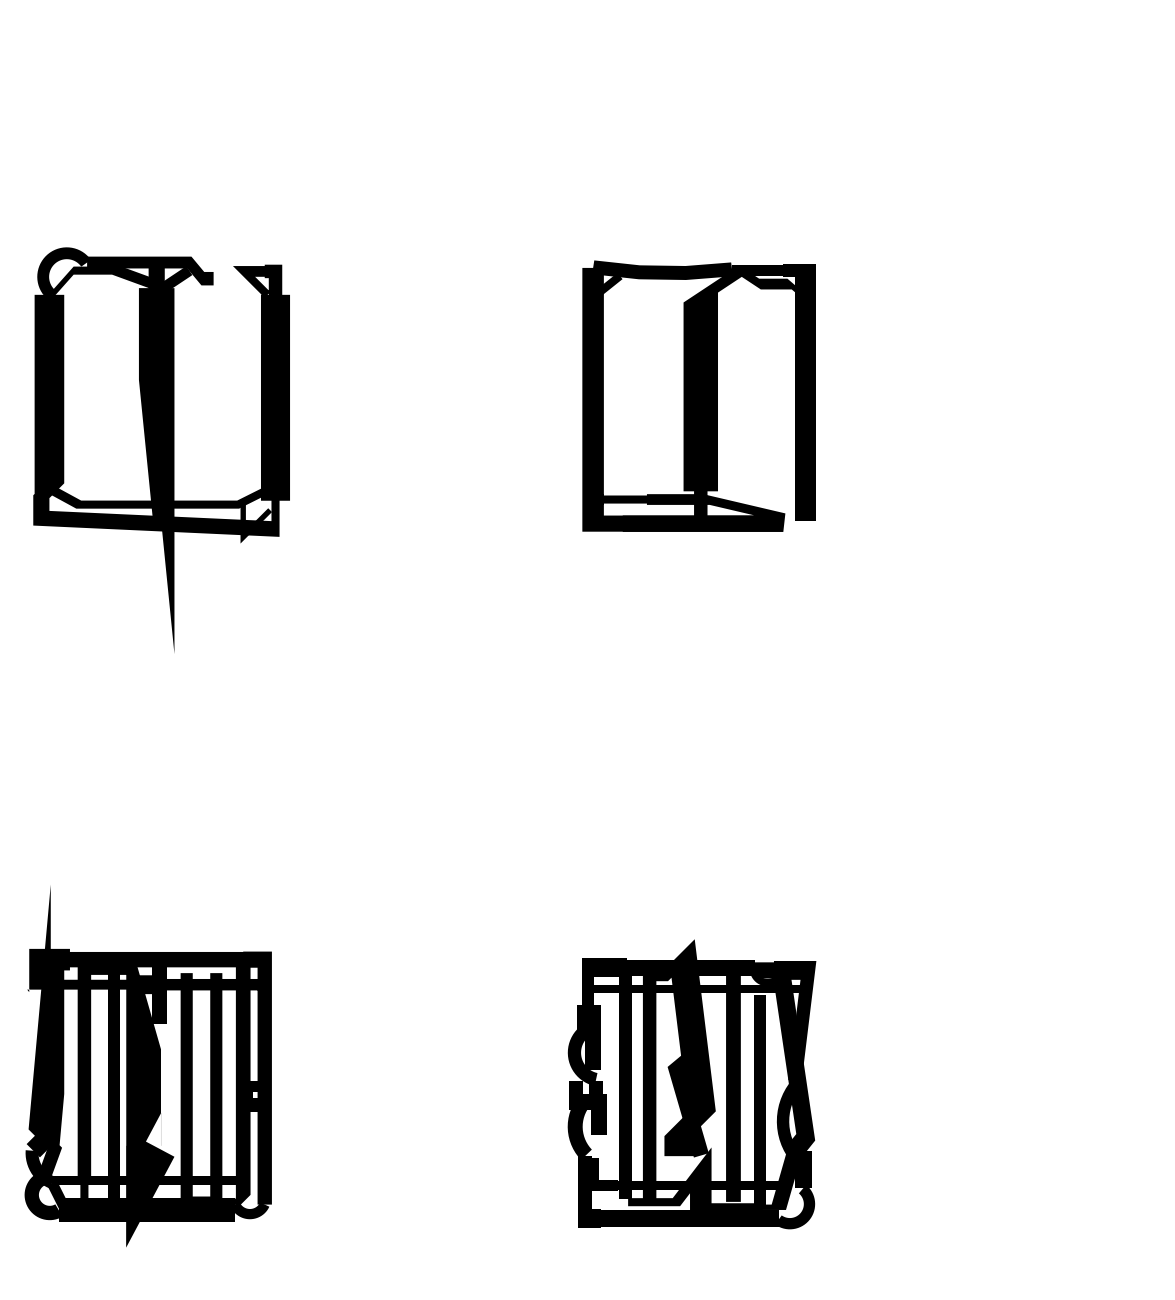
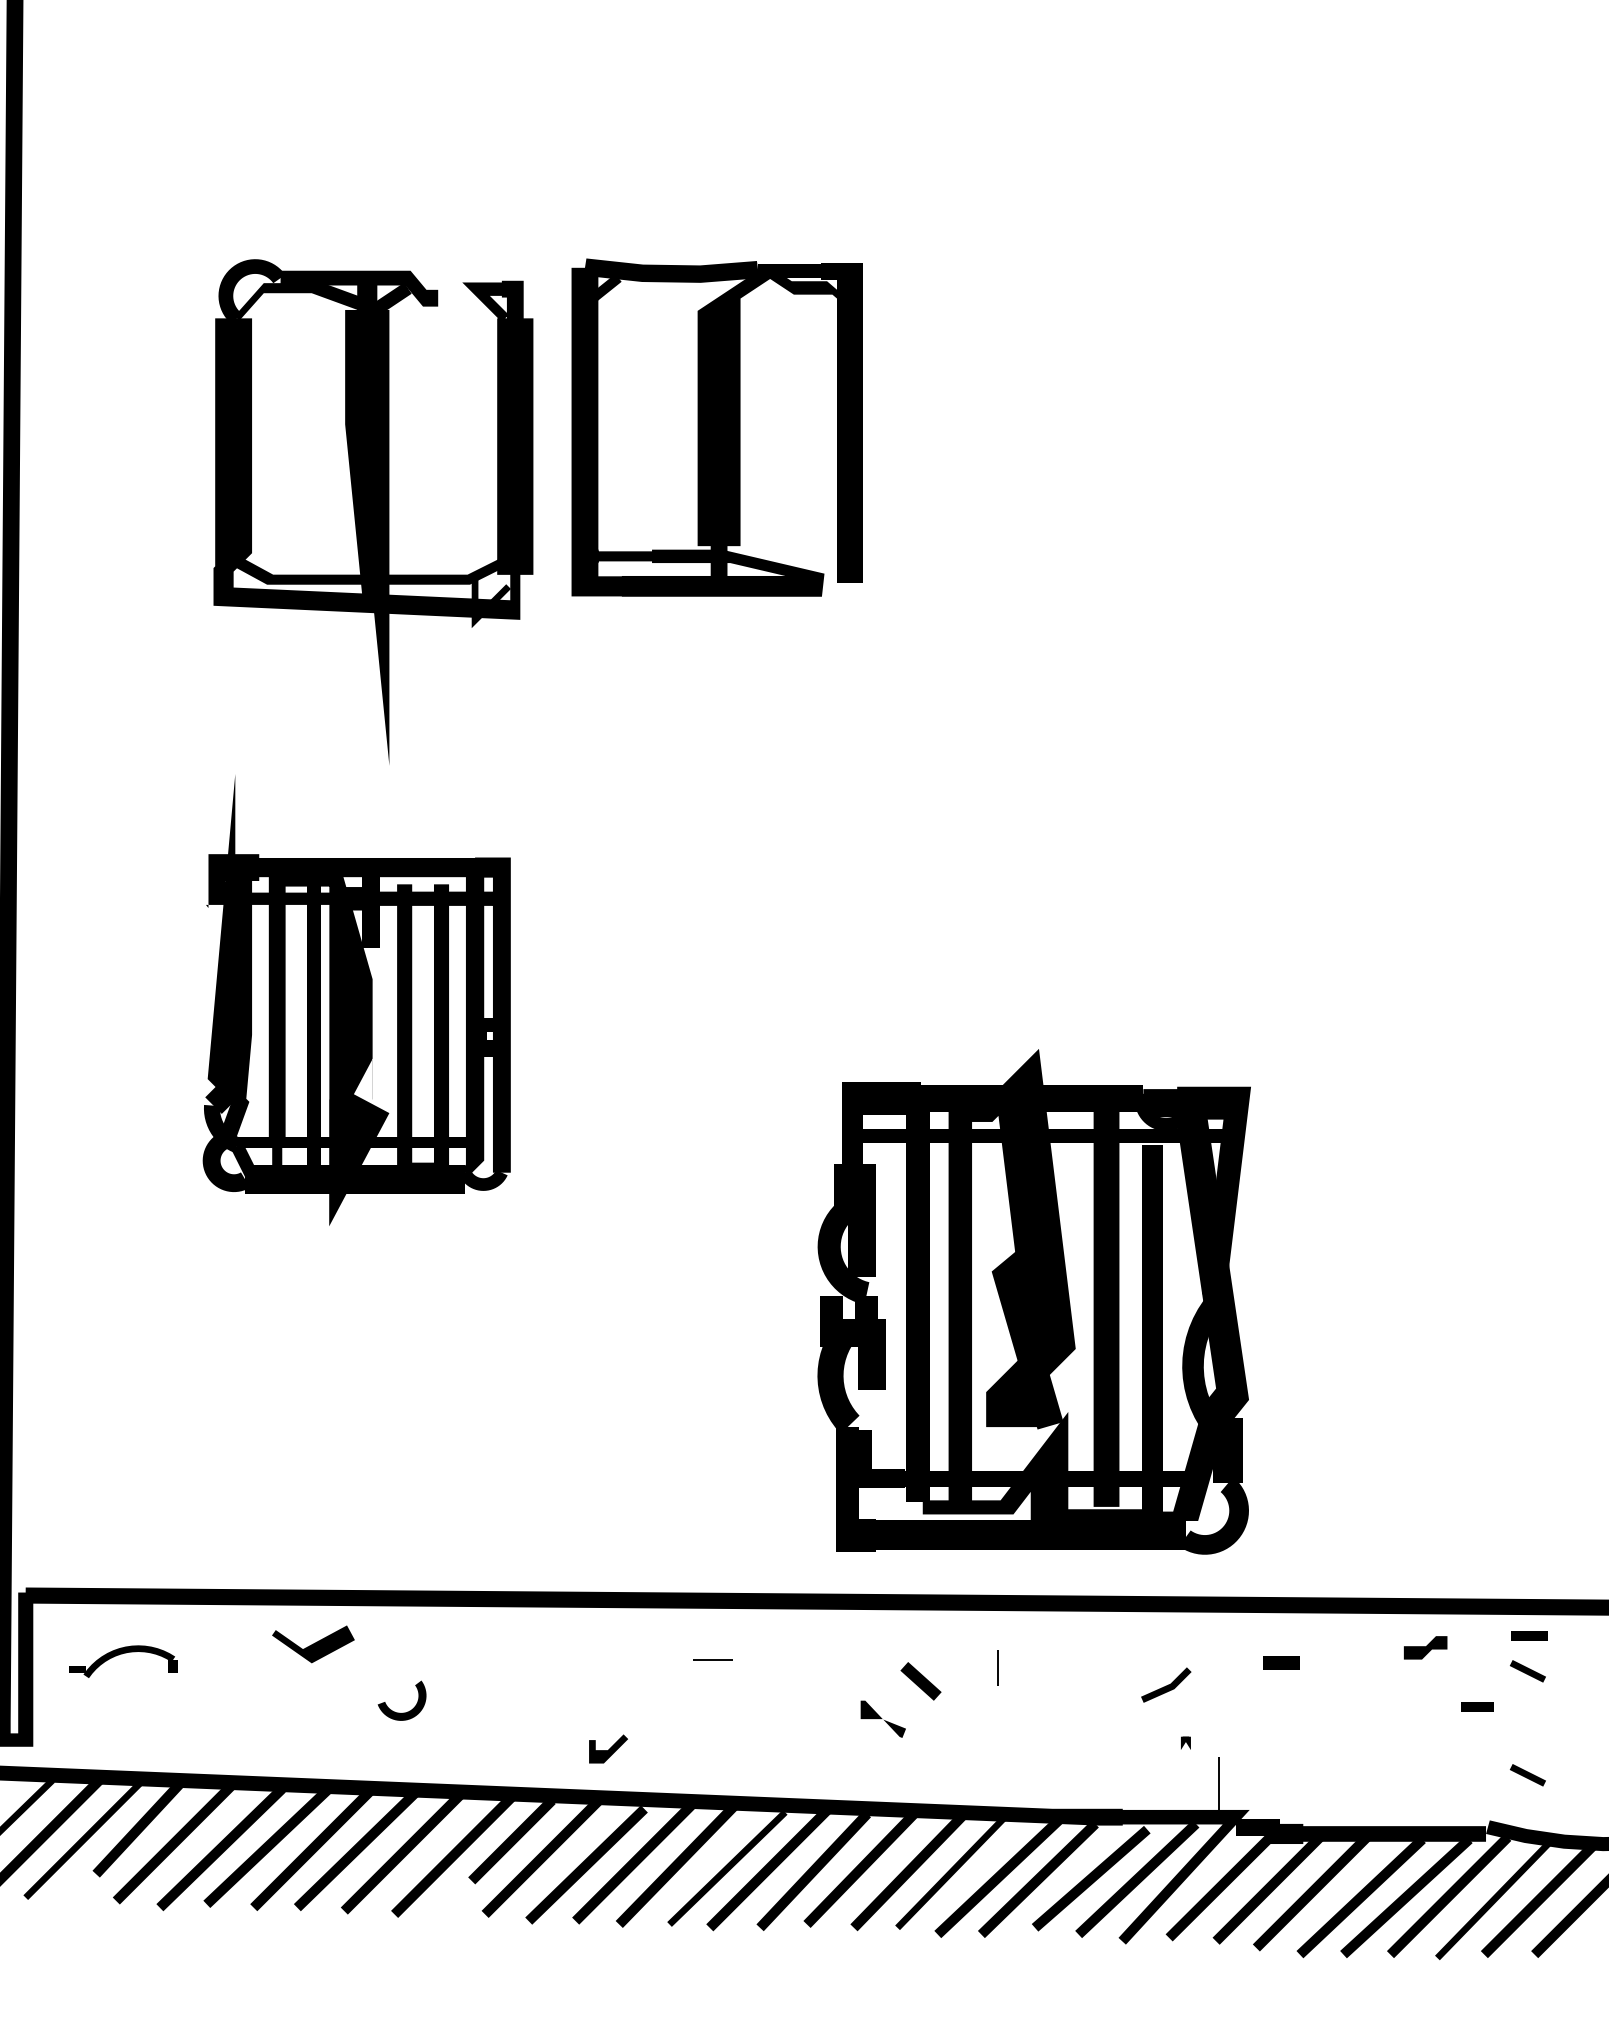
part: (698, 396) -> (716, 427), moved
part: (148, 1066) -> (356, 1000), moved
part: (691, 1084) -> (1033, 1301), size x1.4

